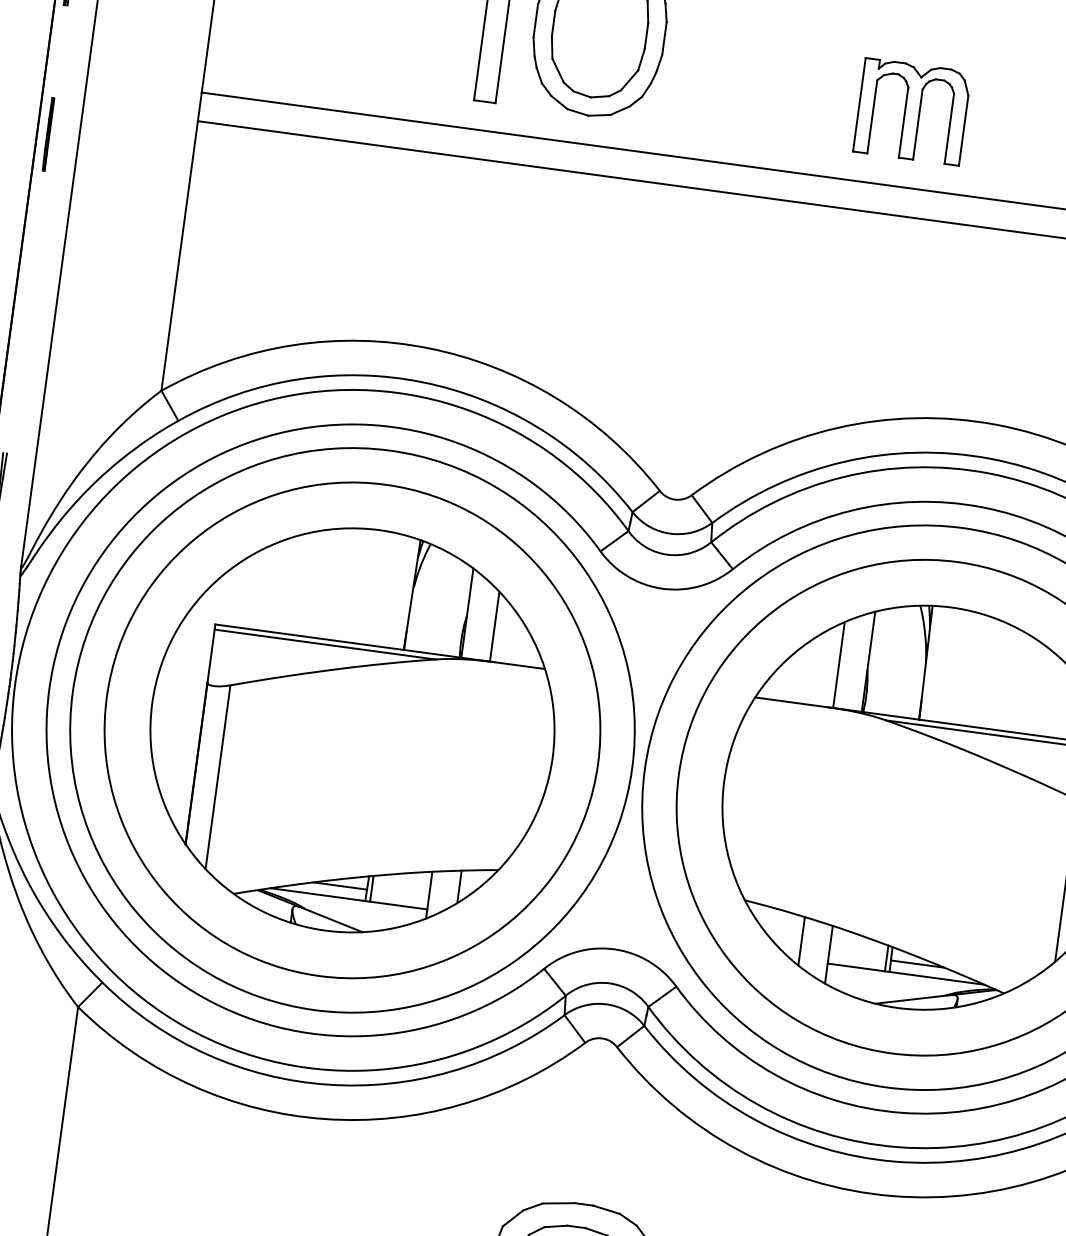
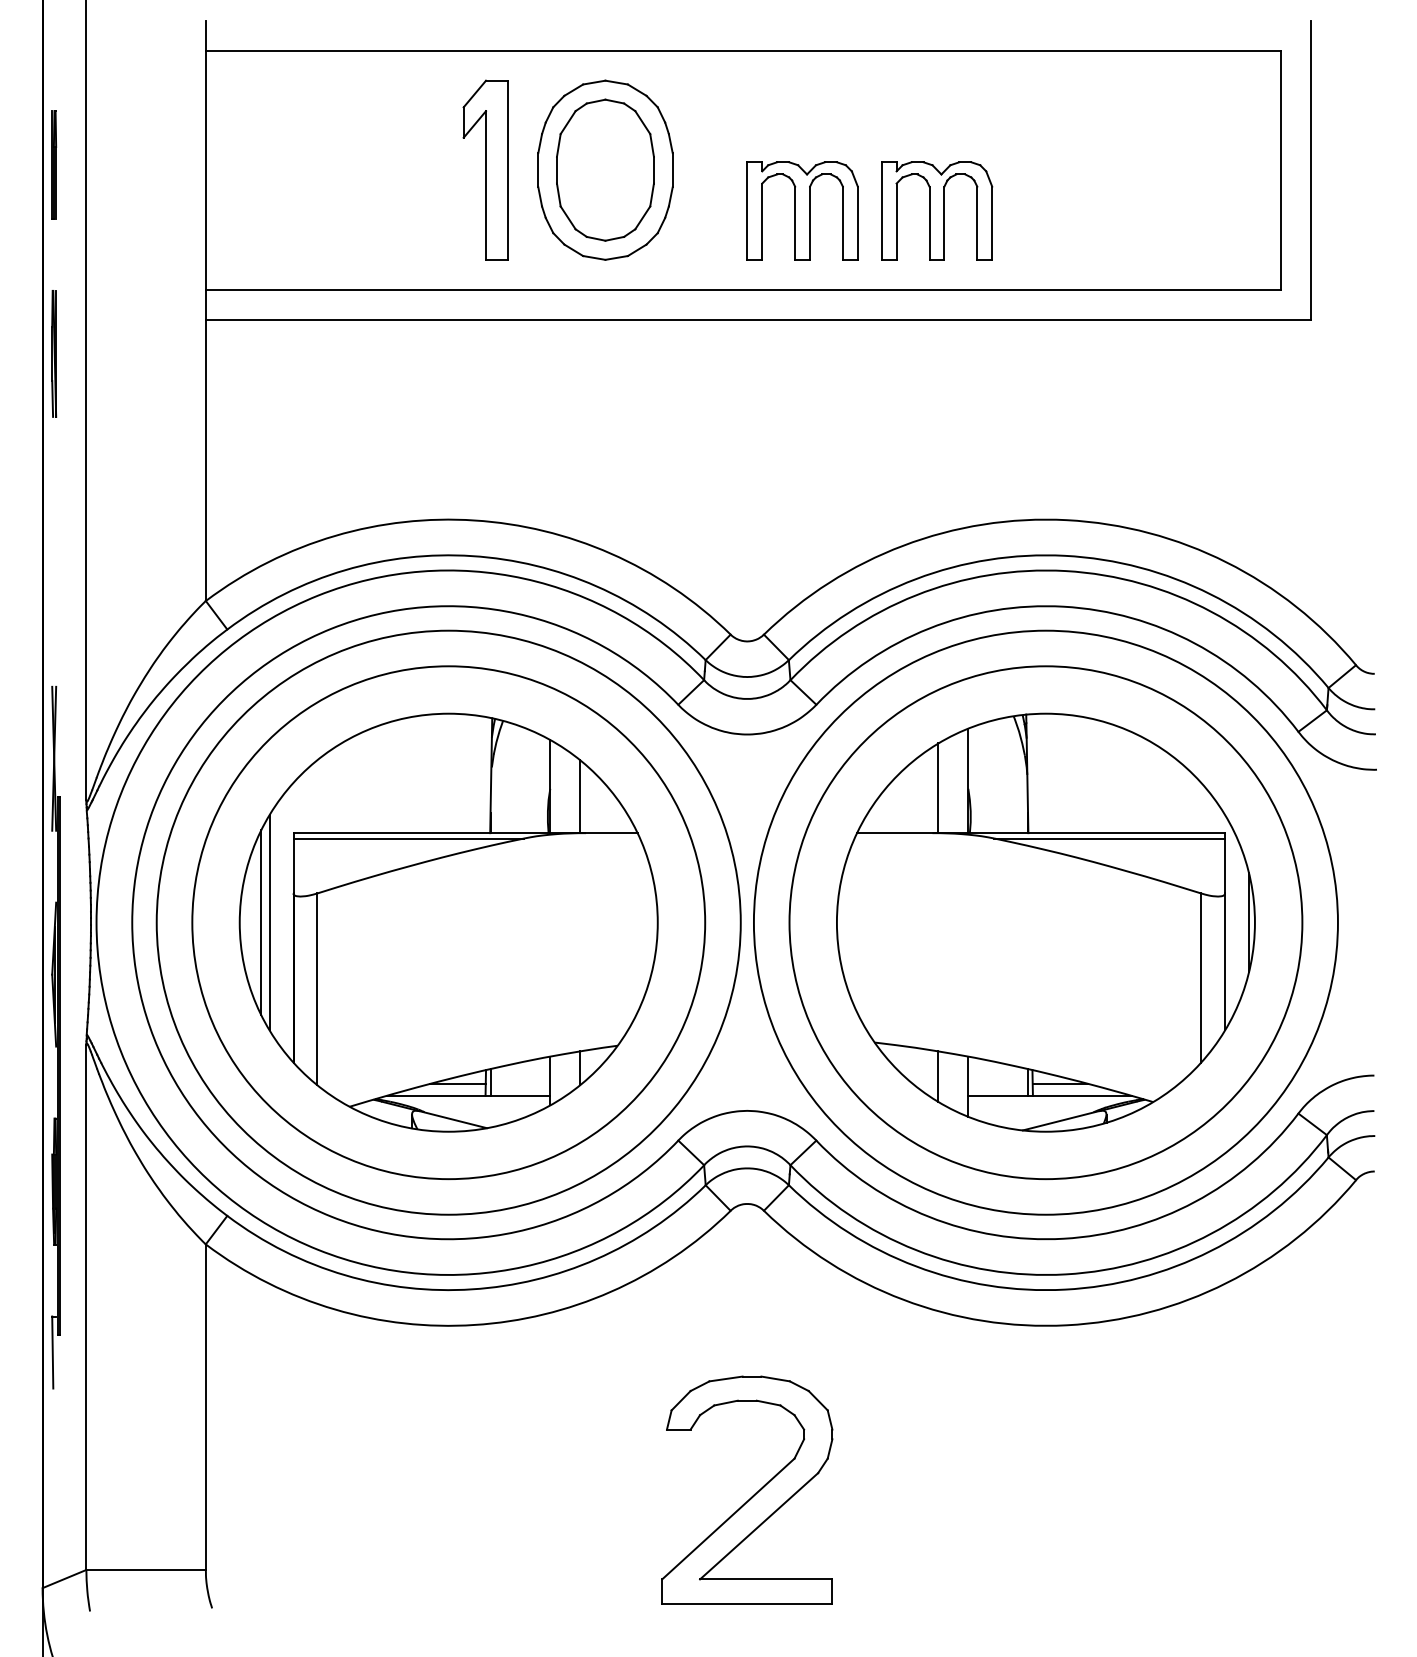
part: (783, 93) -> (802, 210), added
part: (48, 134) -> (54, 353), size x1.67
line: (173, 705) -> (261, 922), added
line: (180, 706) -> (269, 922), added

